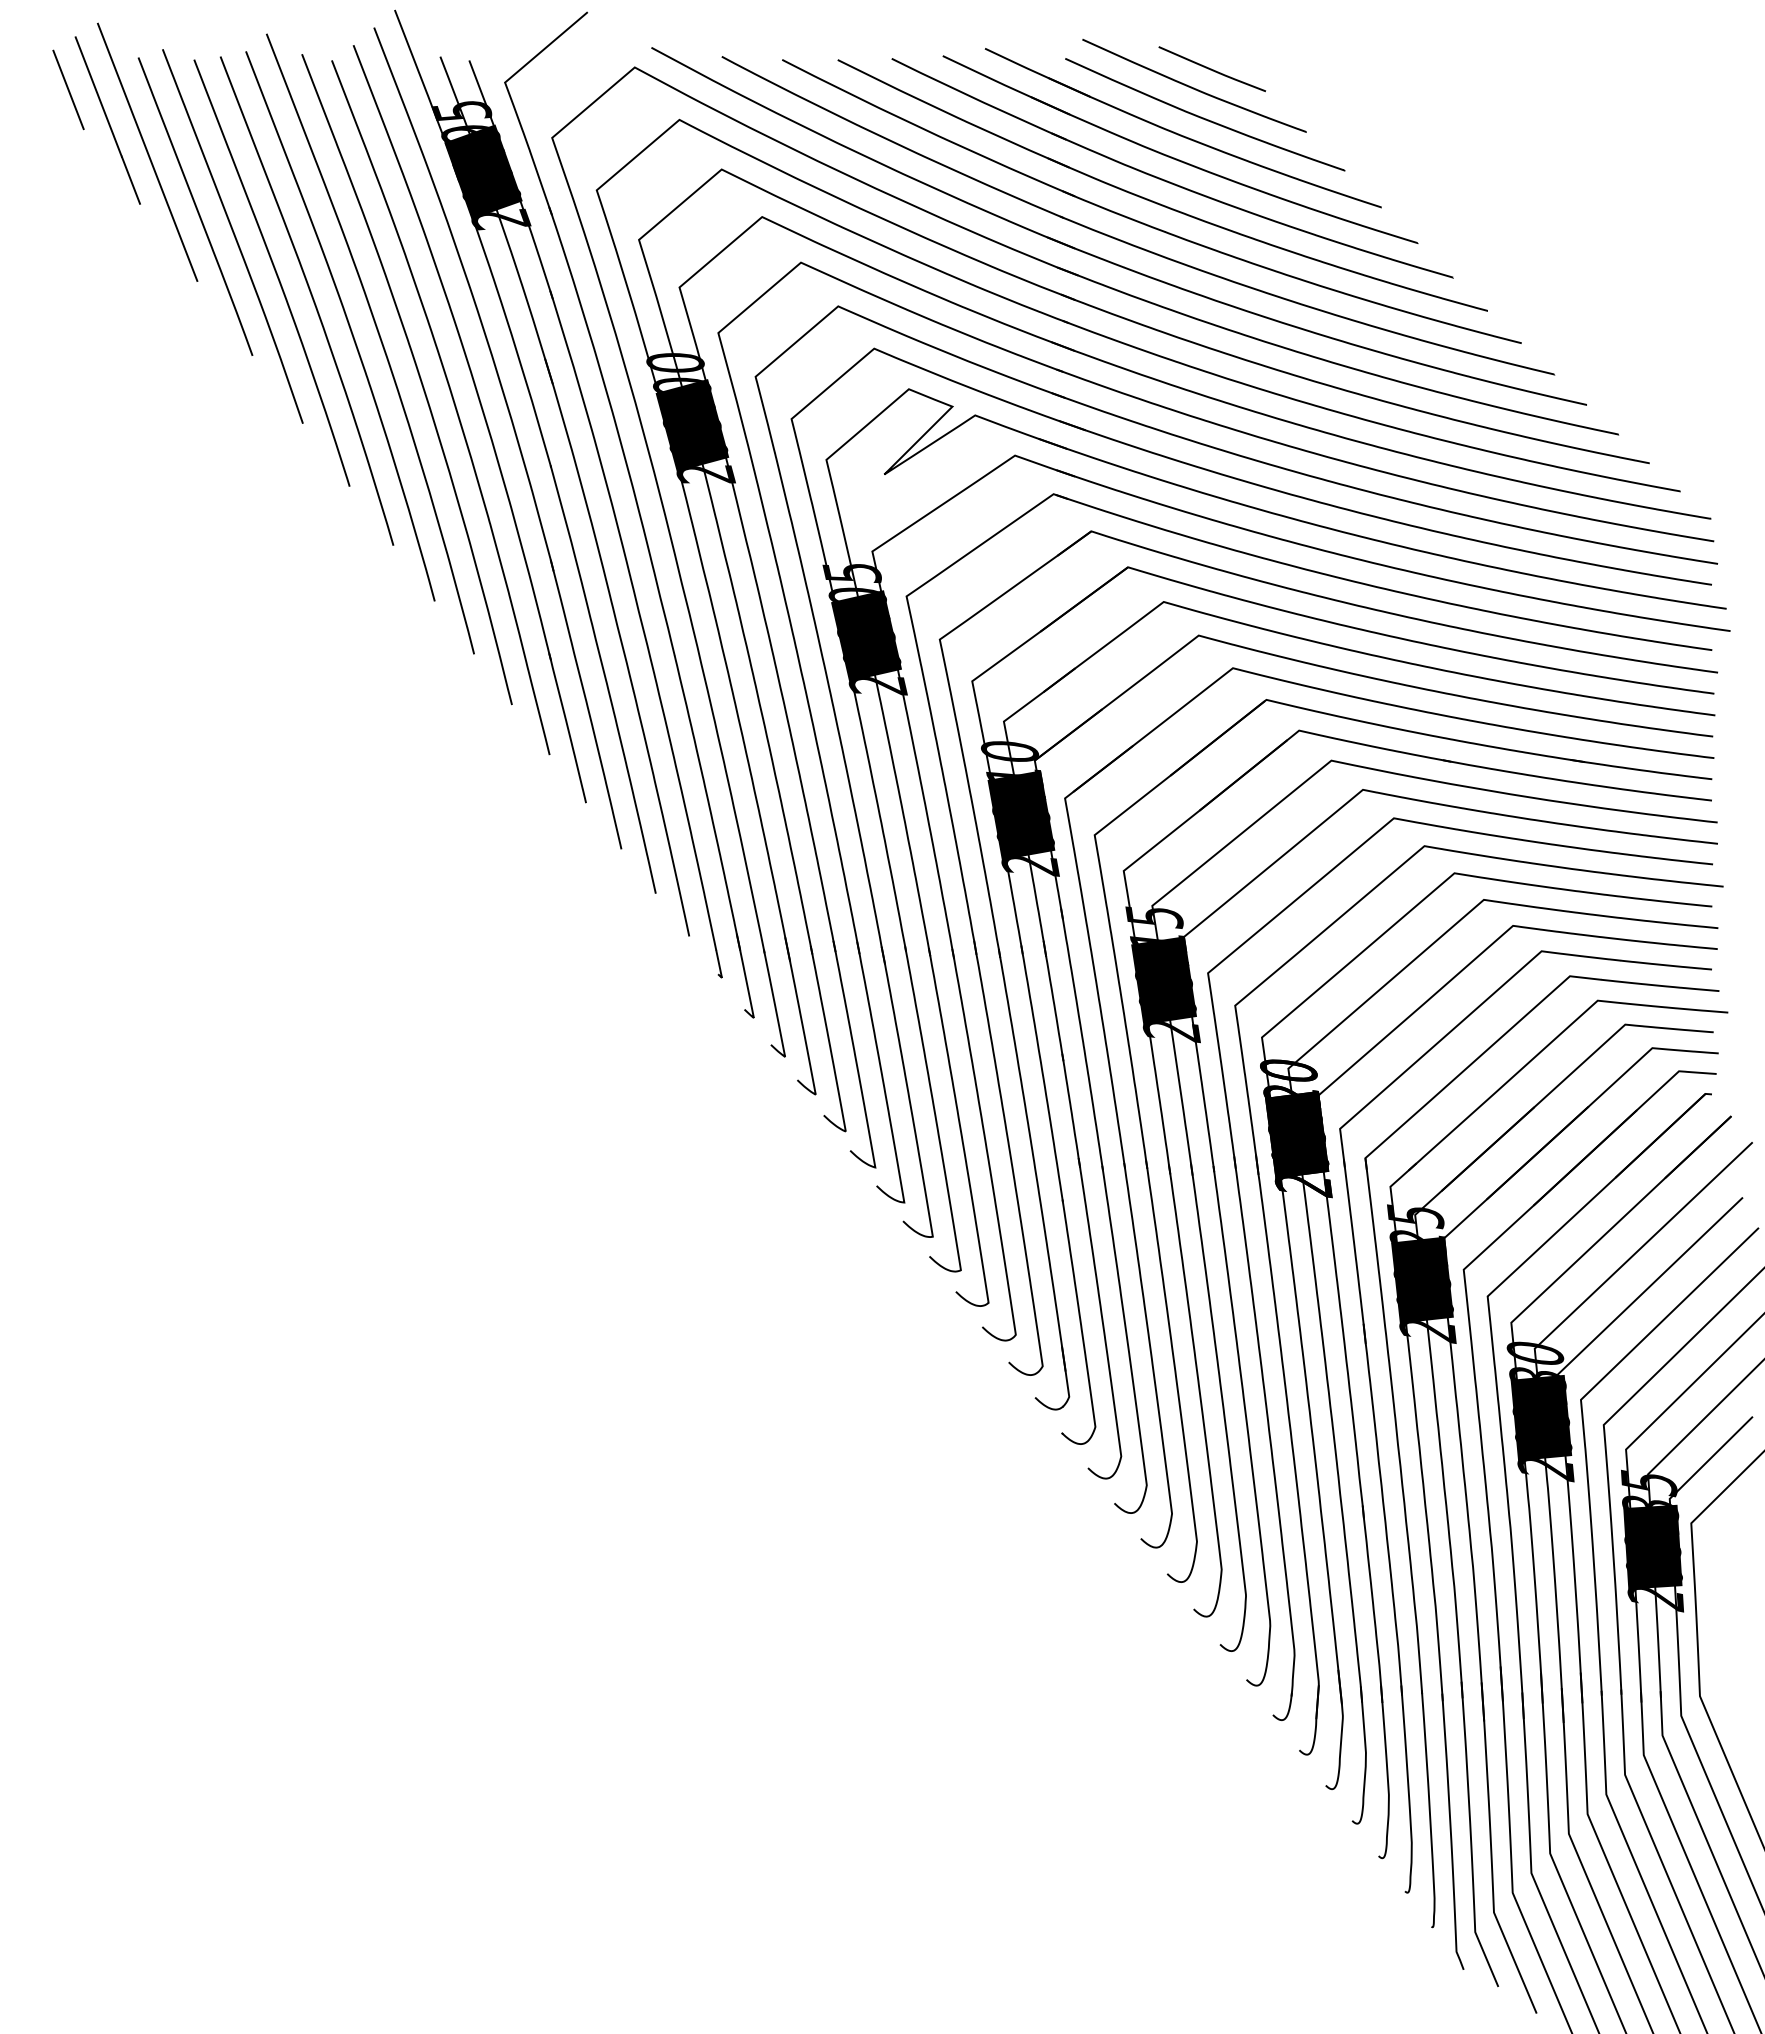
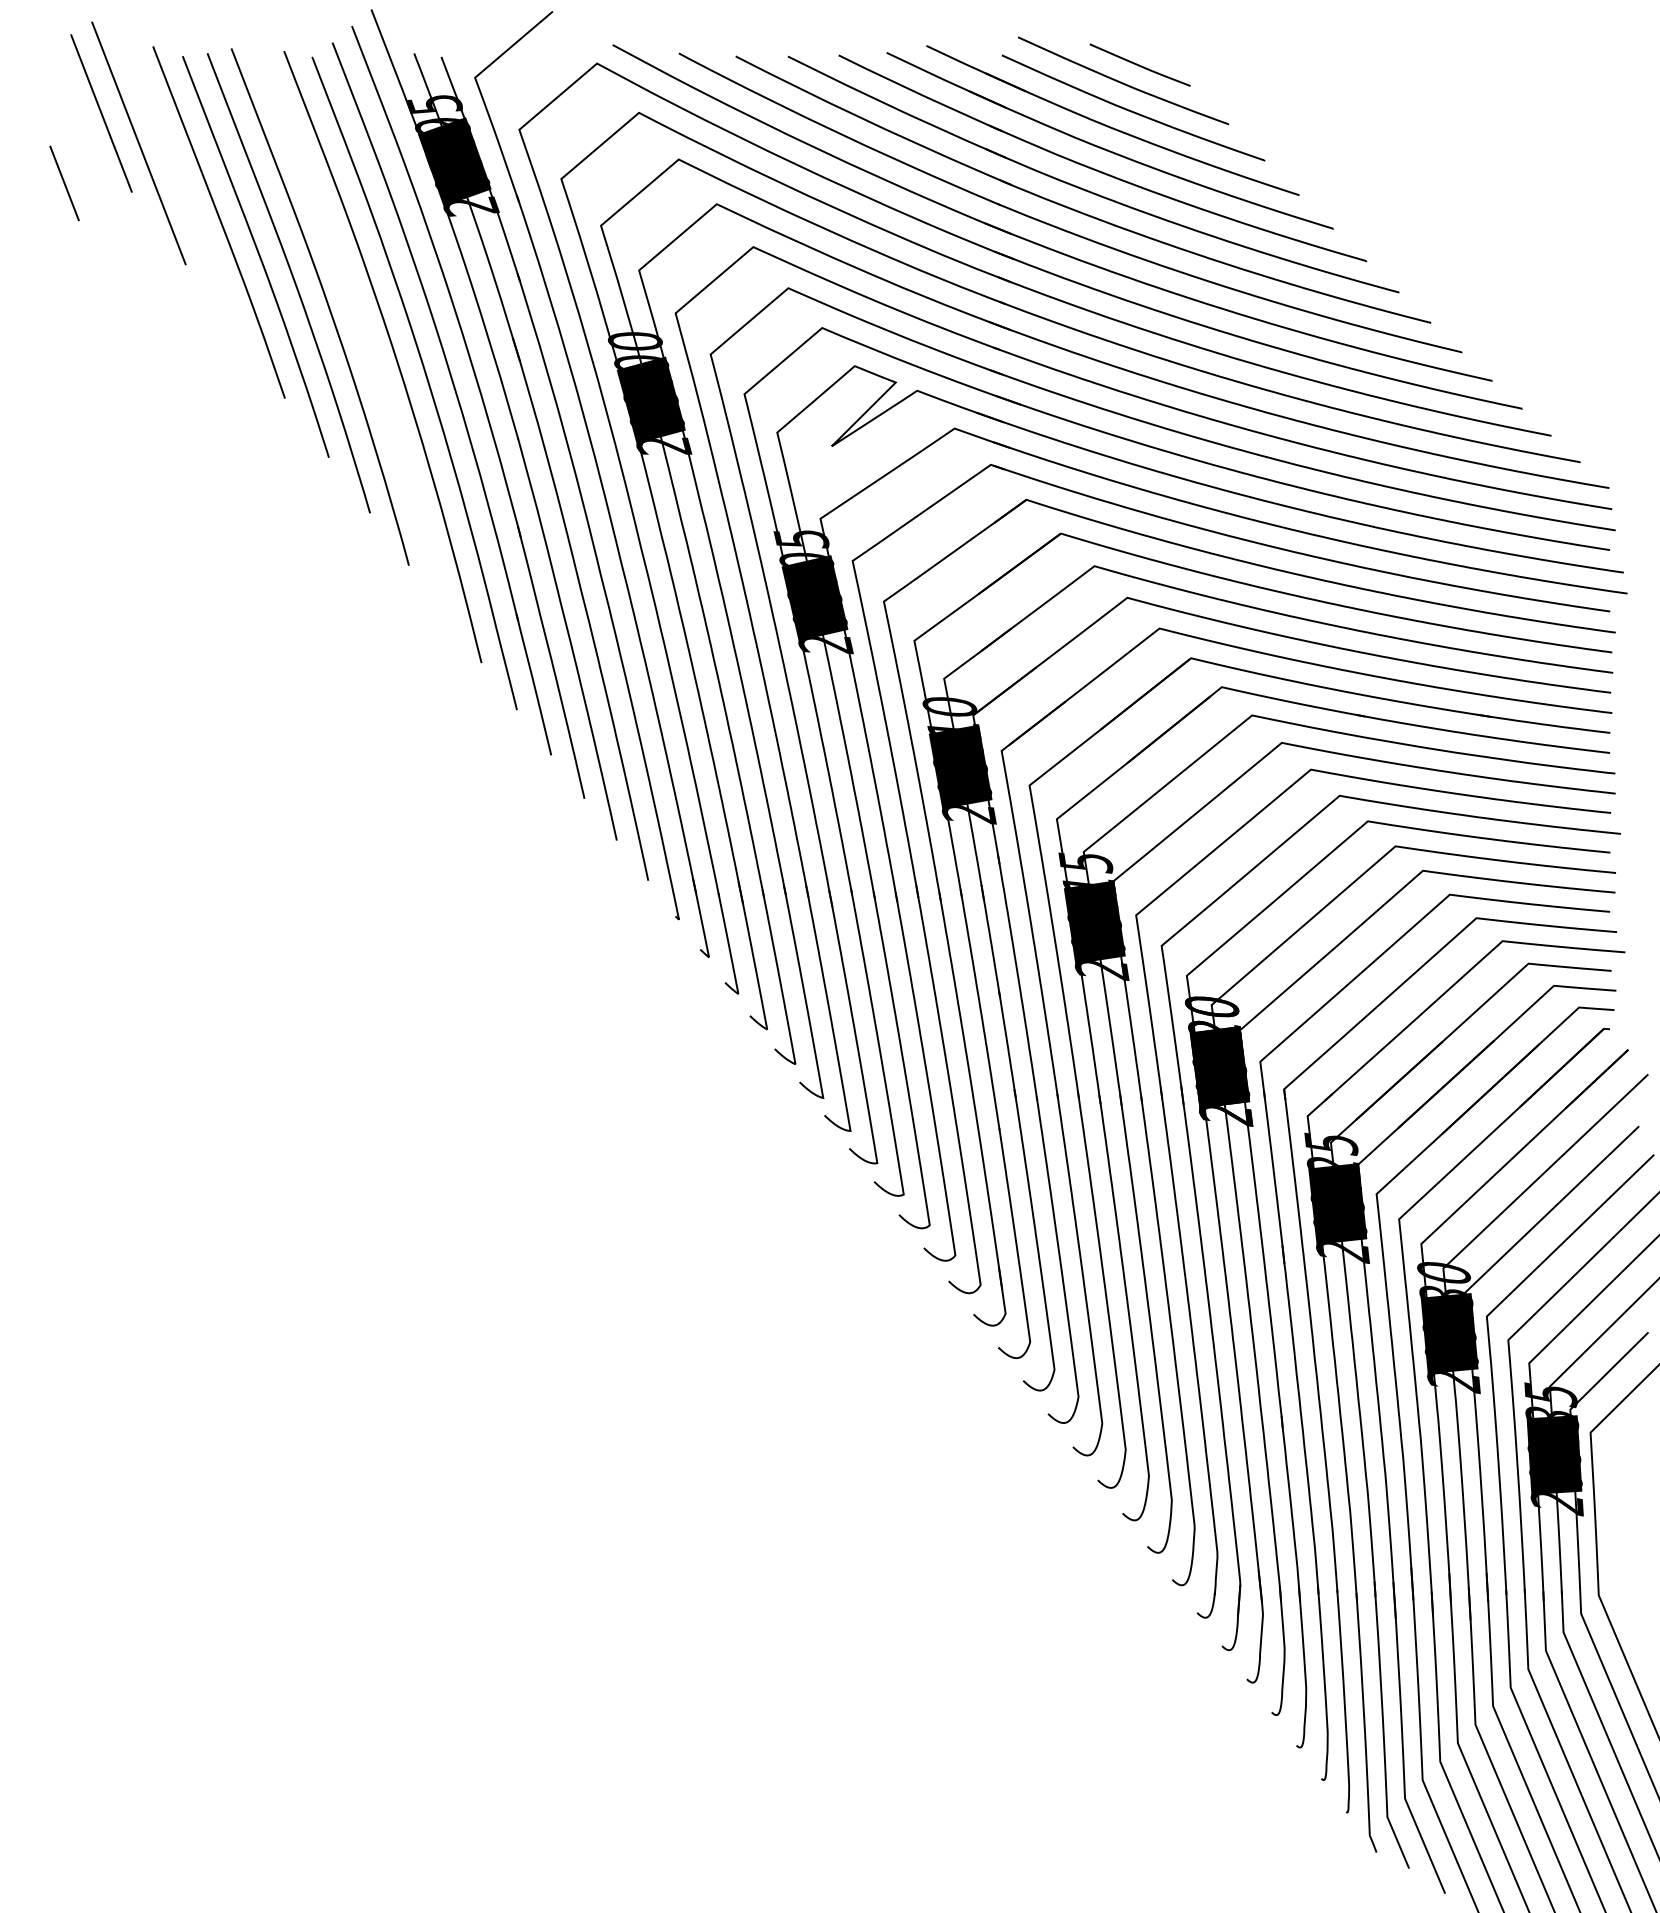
line: (68, 89) -> (64, 183), moved
line: (195, 206) -> (183, 194), removed
curve: (380, 341) -> (357, 321), removed

